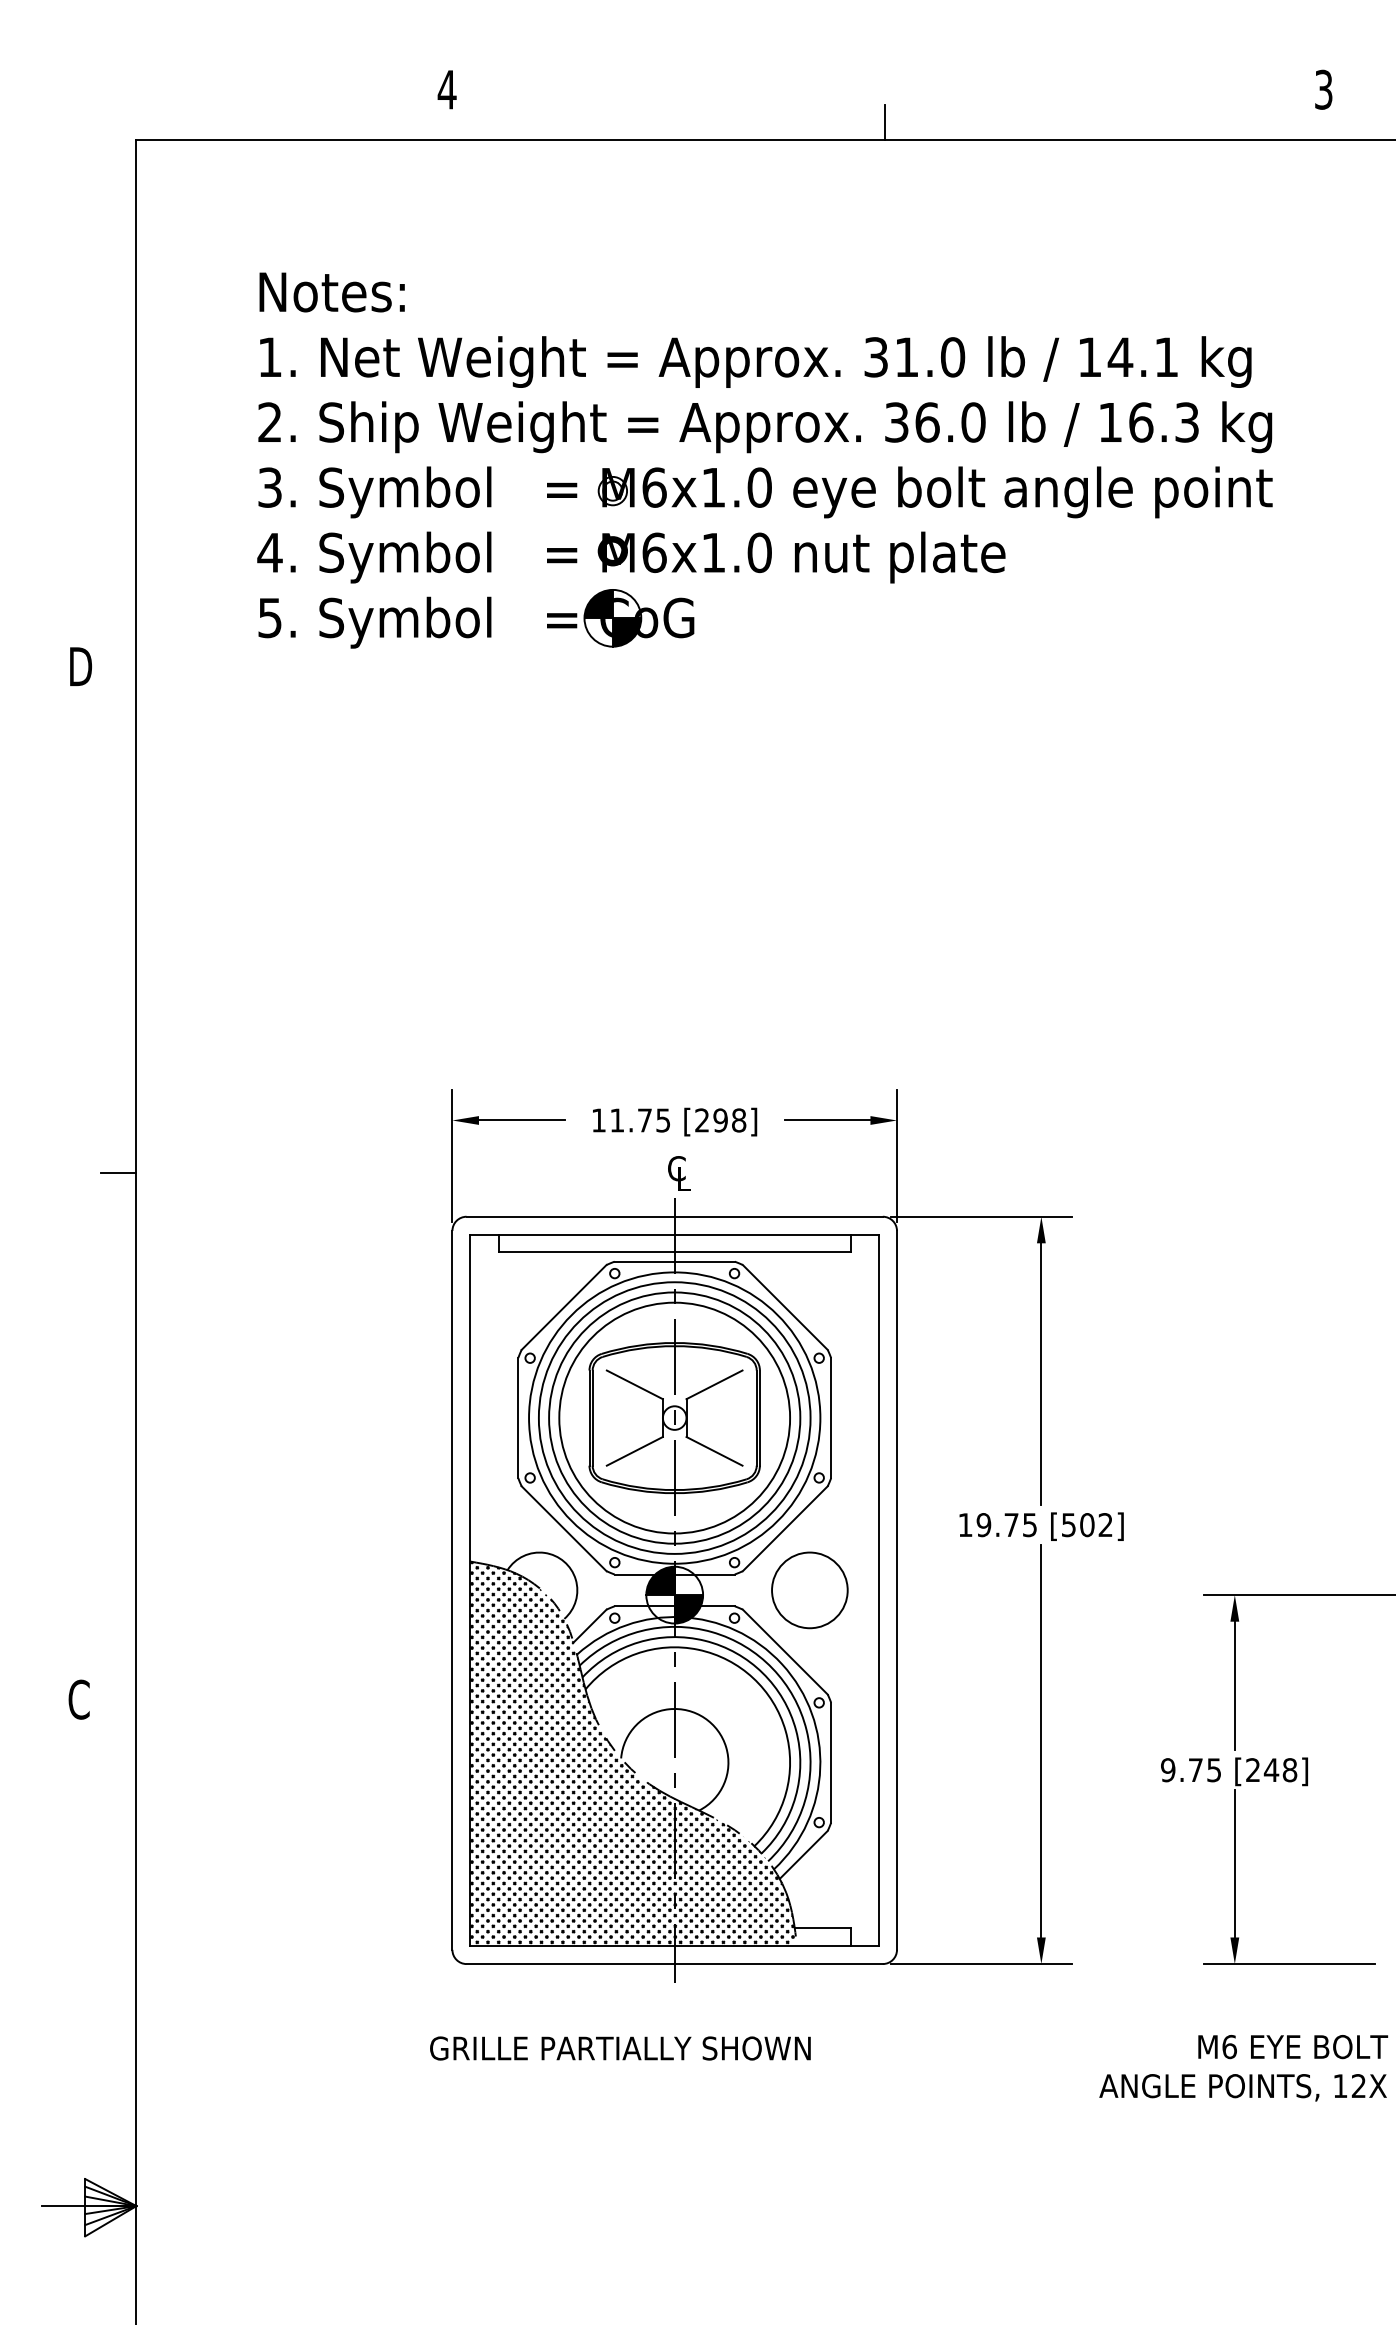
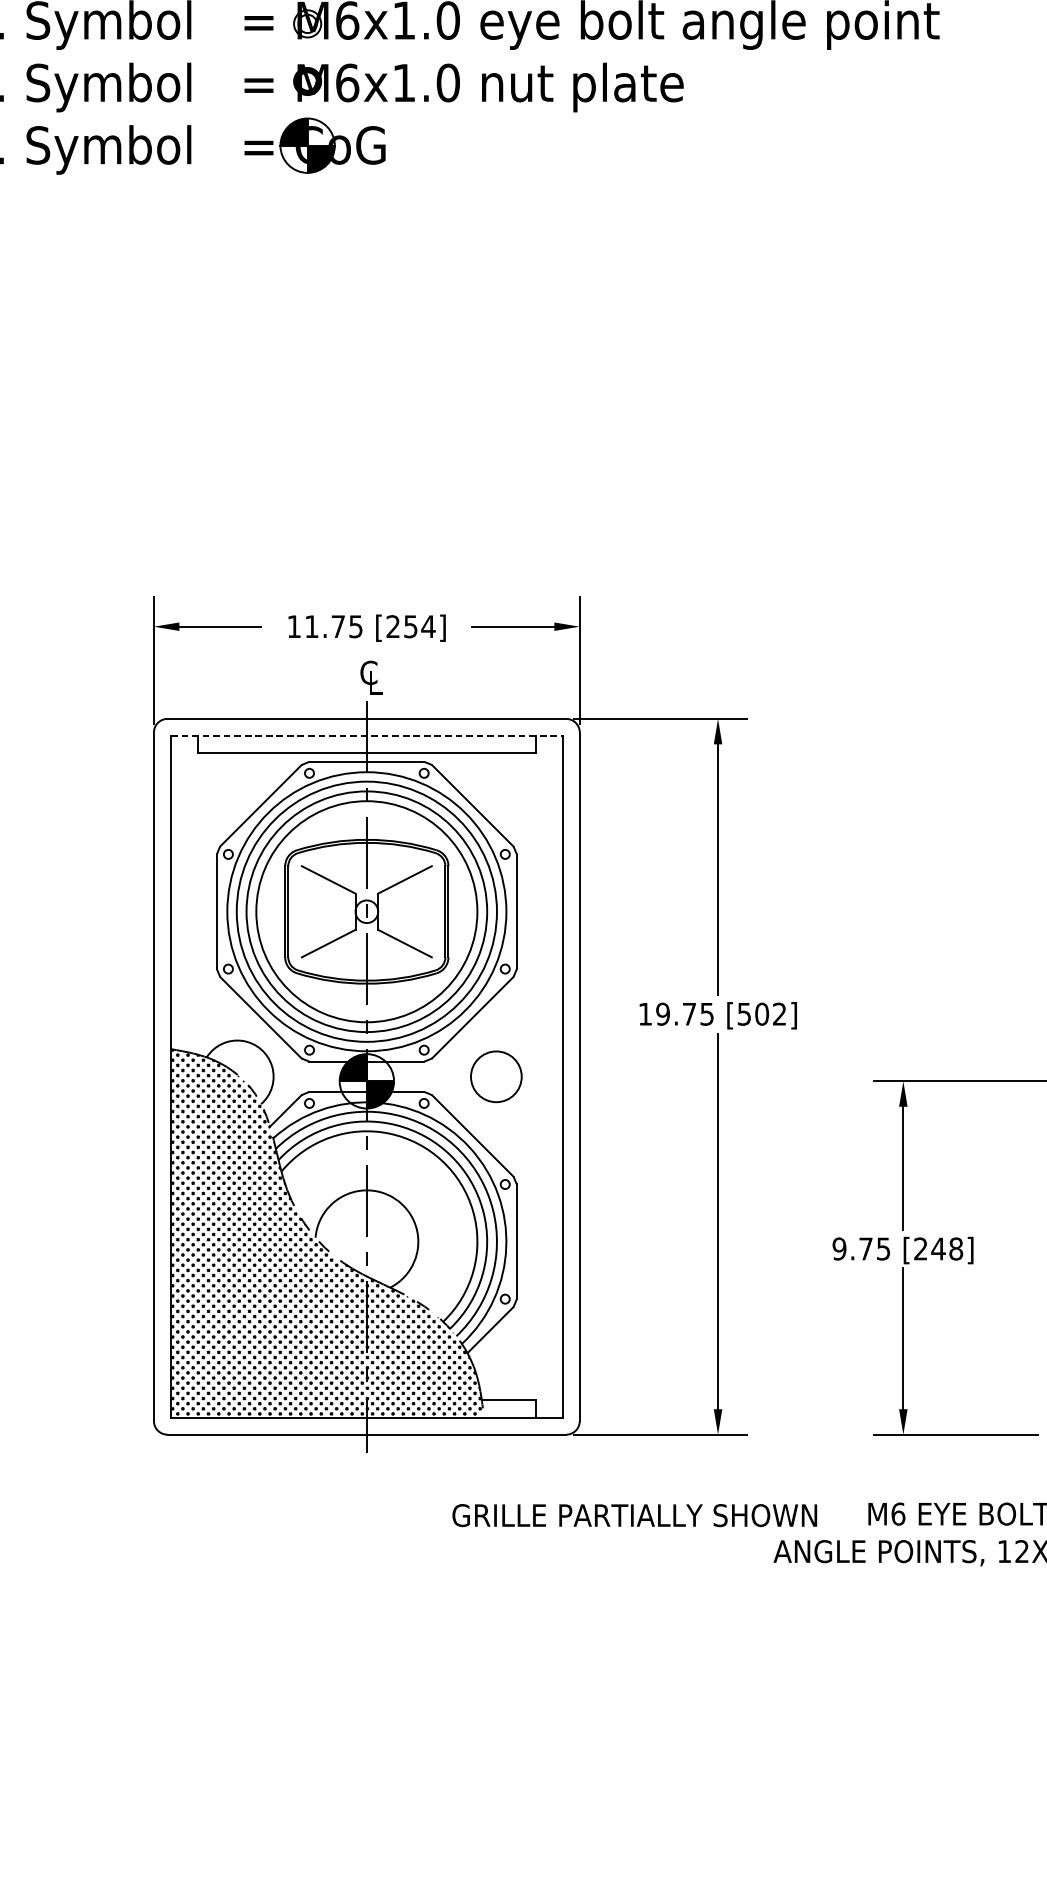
text: (729, 1120) -> (419, 626), [298] -> [254]
line: (675, 1234) -> (367, 735), solid -> dashed
circle: (809, 1590) -> (495, 1076), size x0.7
text: (620, 2048) -> (634, 1515), moved

